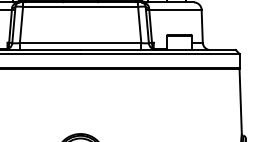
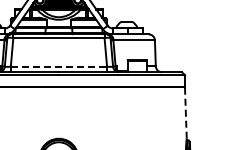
line: (81, 42) -> (59, 66), solid -> dashed
line: (240, 100) -> (185, 112), solid -> dashed

